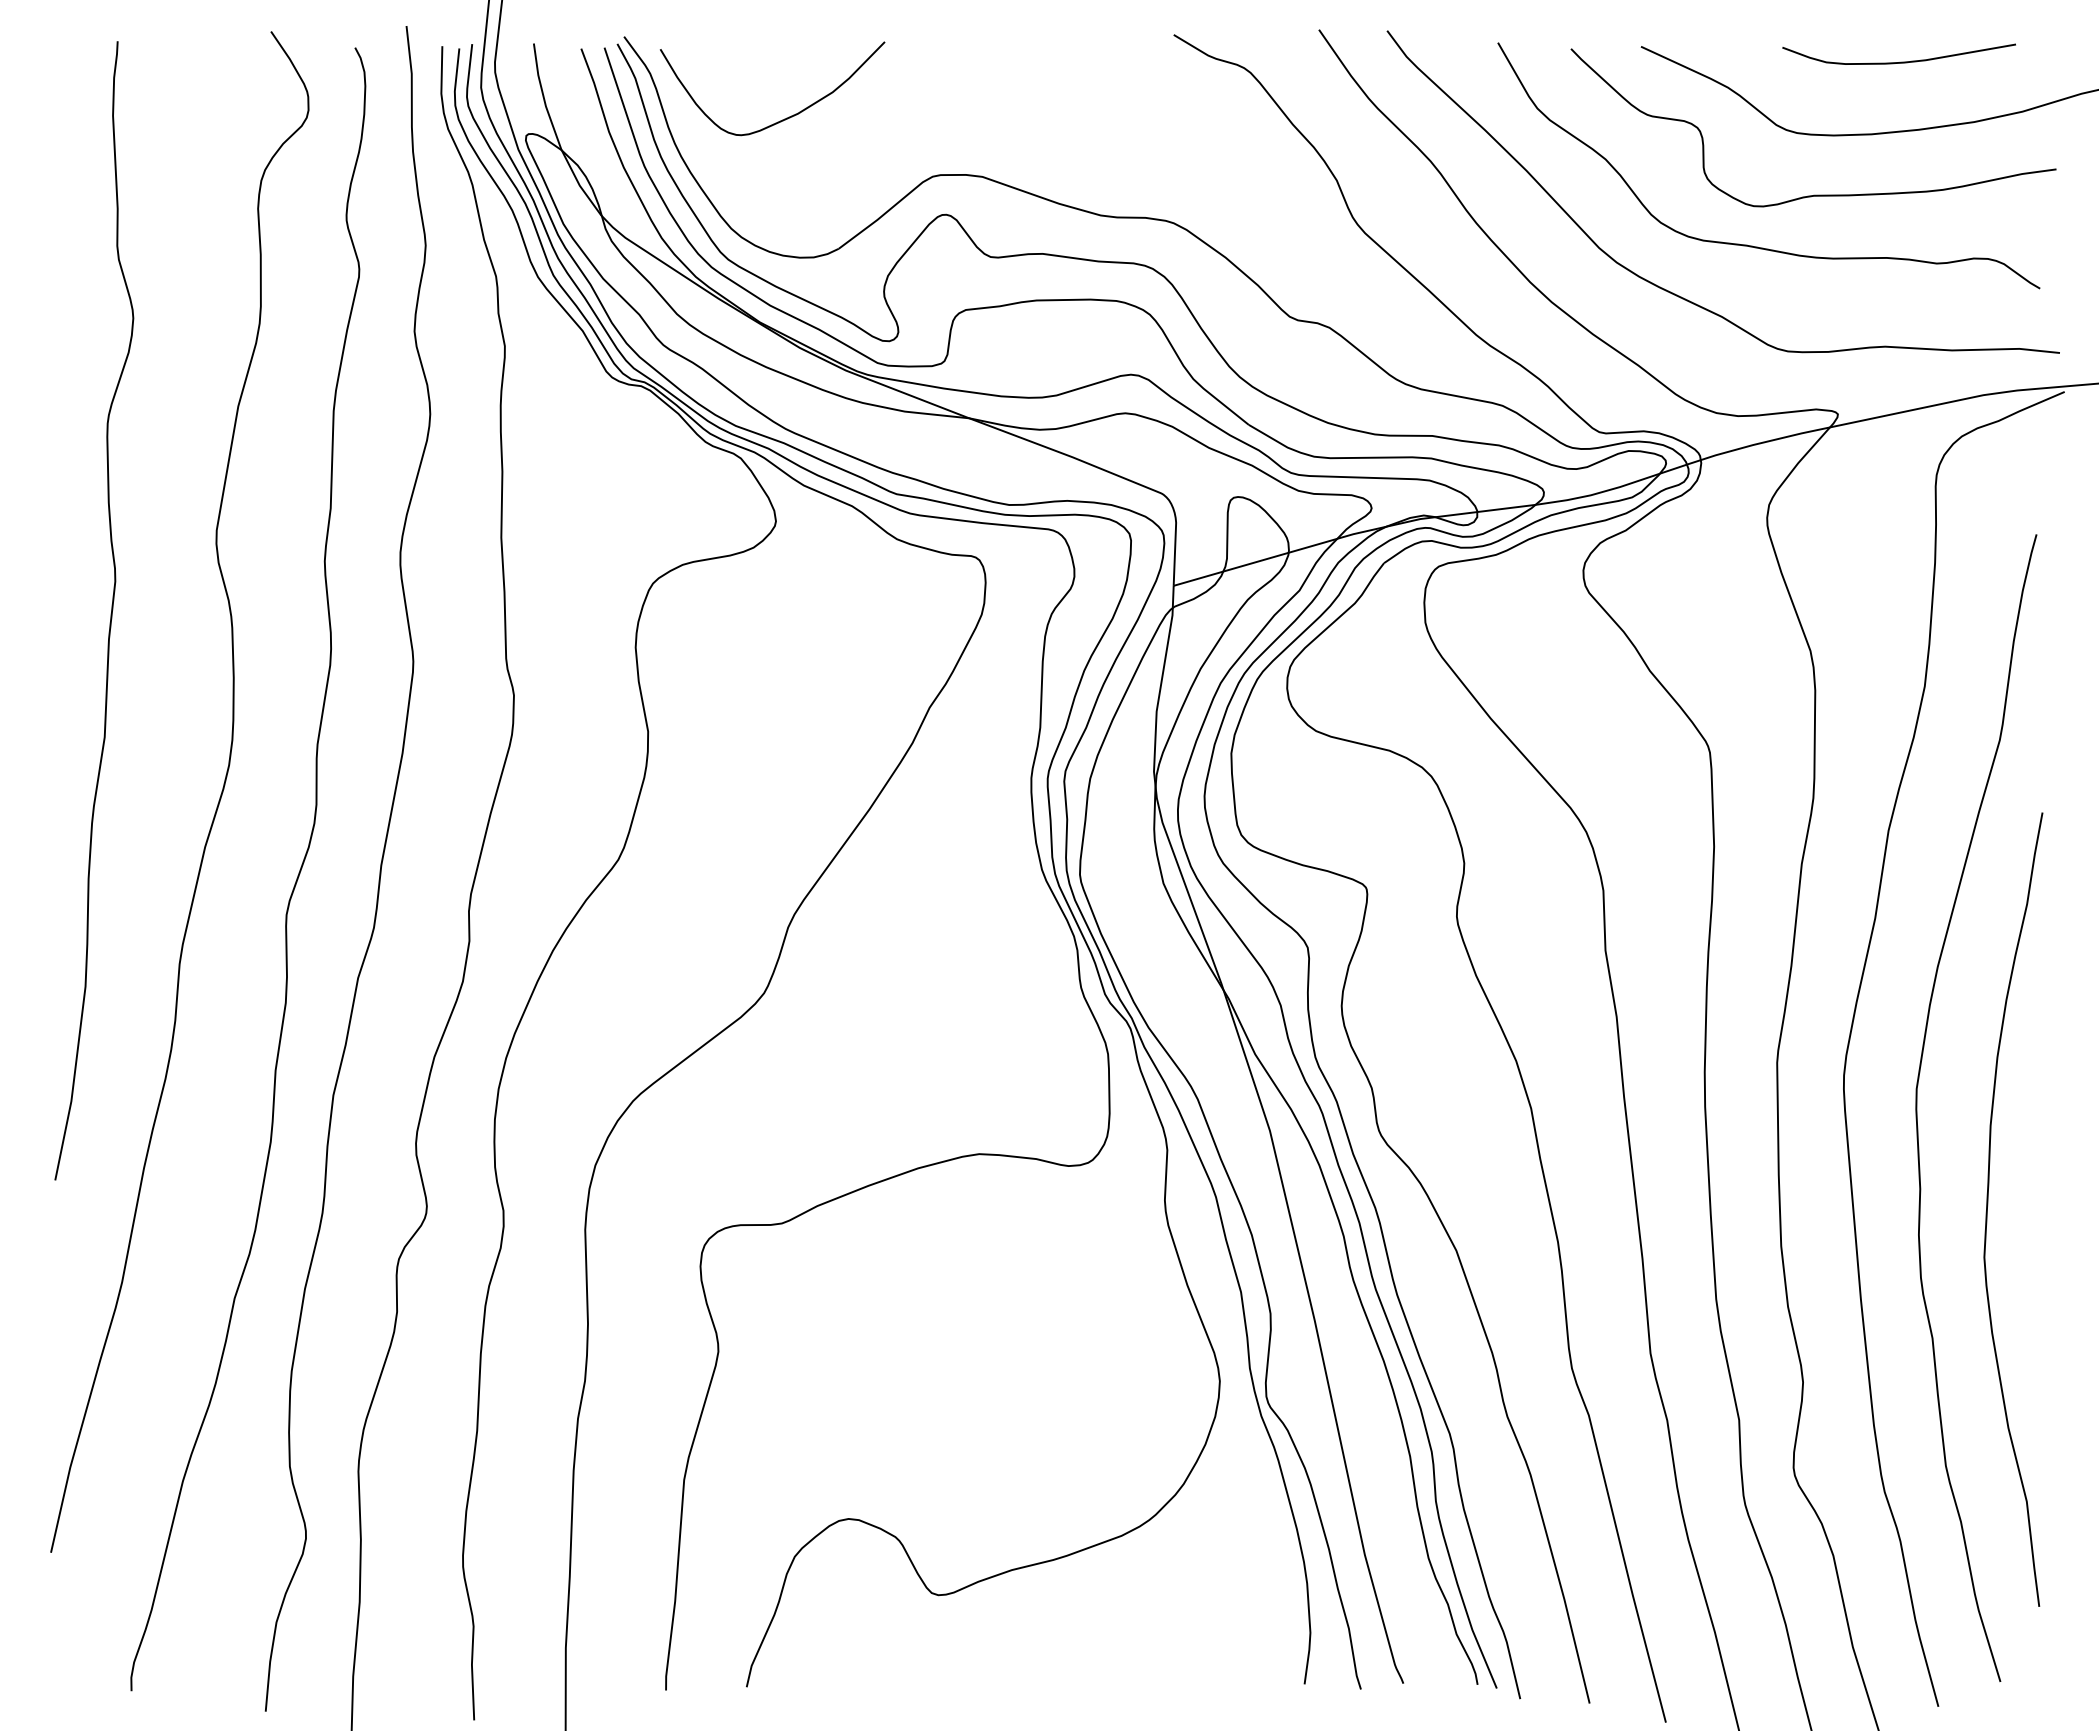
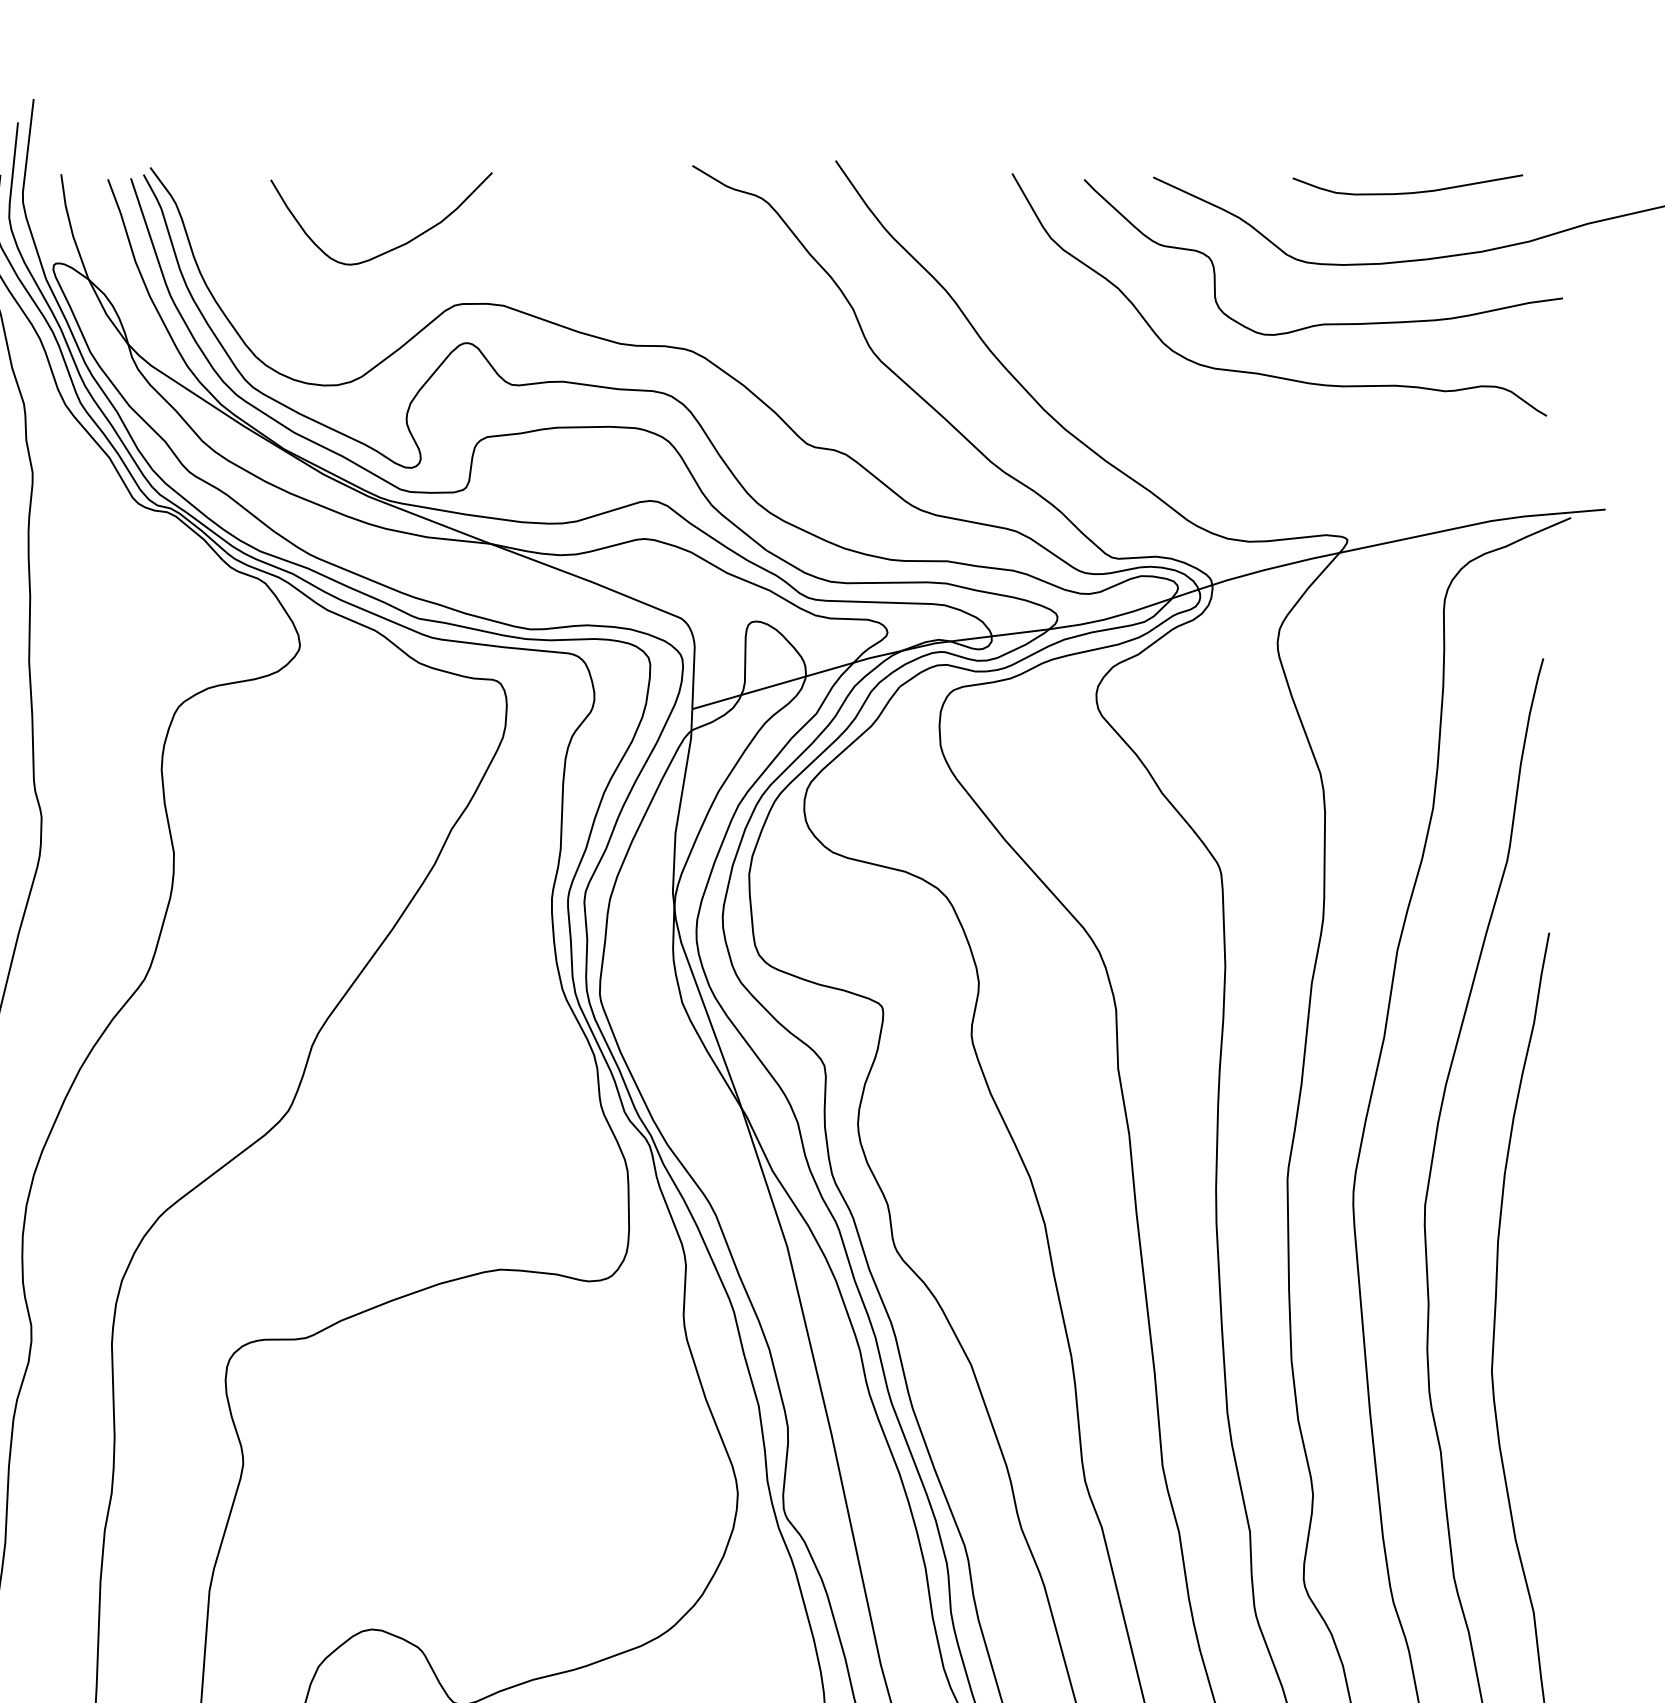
curve: (786, 117) -> (395, 247), moved
curve: (1675, 293) -> (1187, 420), removed

